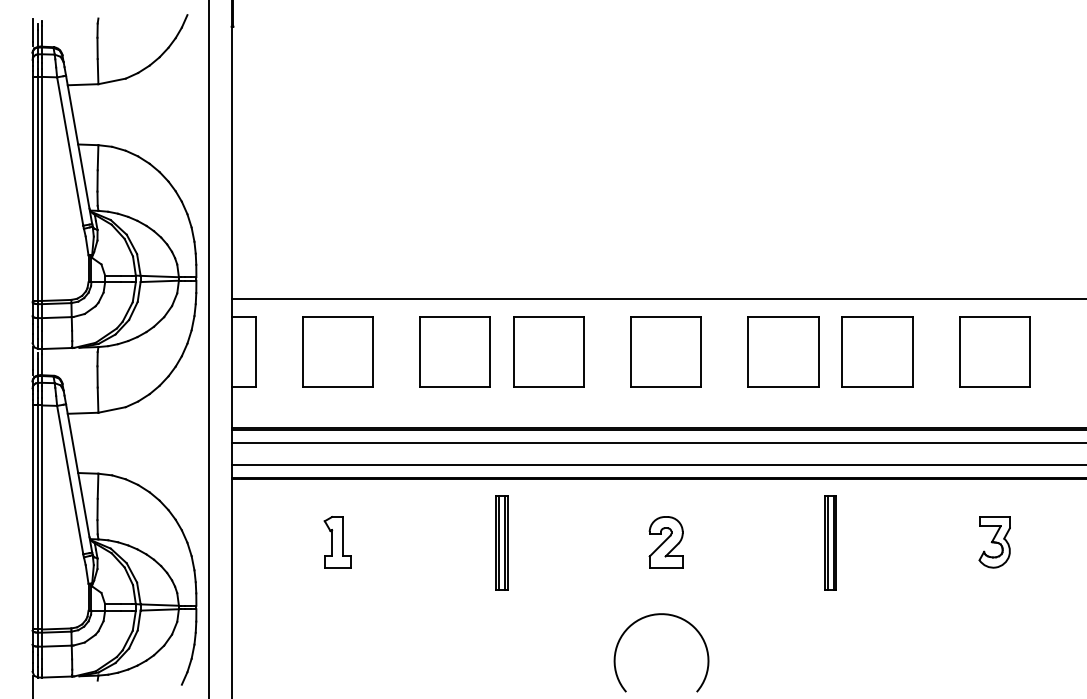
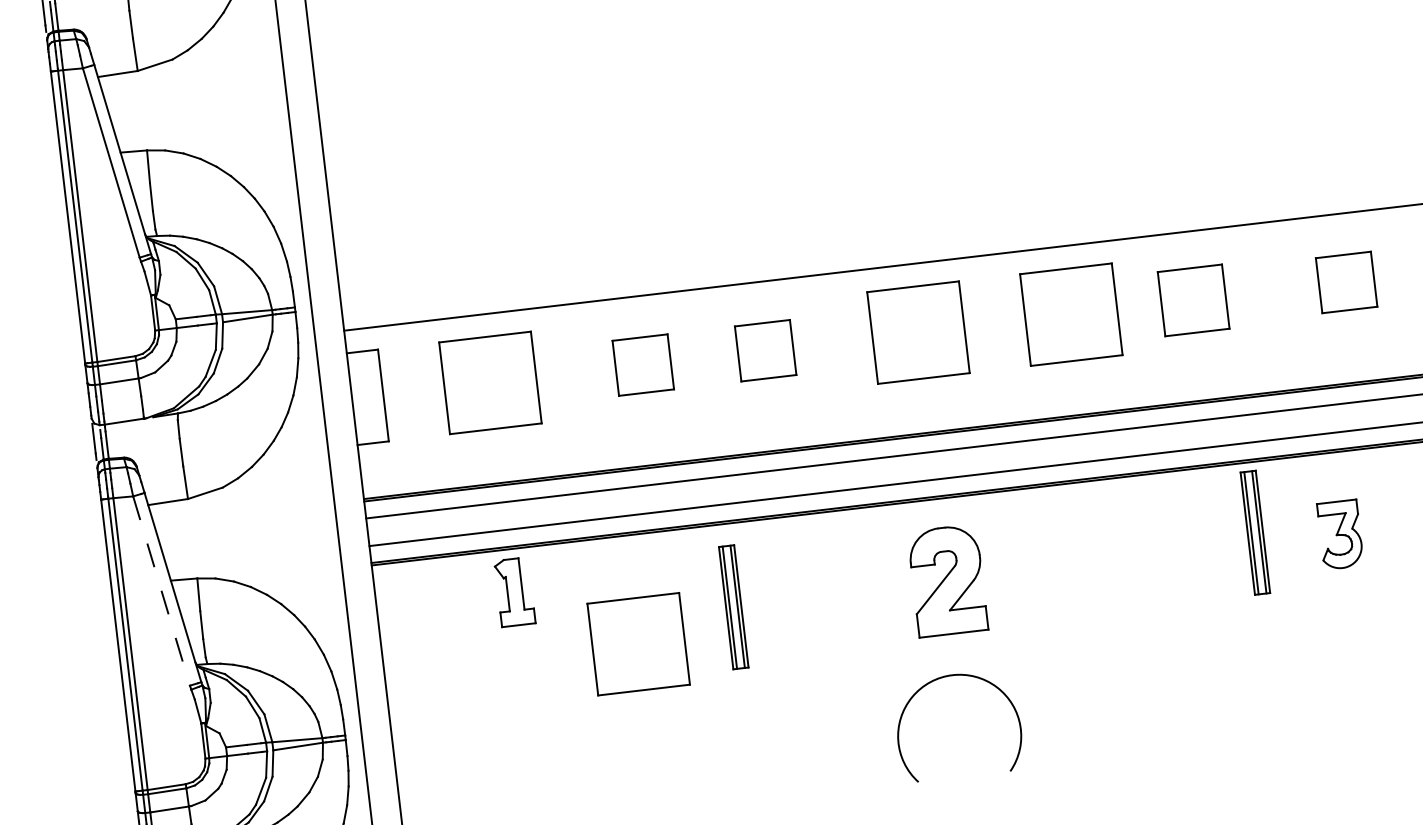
part: (454, 351) -> (642, 364), size x0.6
part: (548, 351) -> (765, 350), size x0.6
part: (877, 351) -> (1193, 299), size x0.7
part: (994, 351) -> (1346, 282), size x0.6
line: (70, 480) -> (162, 591), solid -> dashed
part: (337, 542) -> (514, 592), moved
part: (665, 542) -> (946, 581), size x1.6
part: (830, 542) -> (1255, 531), moved
part: (994, 542) -> (1340, 535), moved
part: (426, 562) -> (638, 643), added

